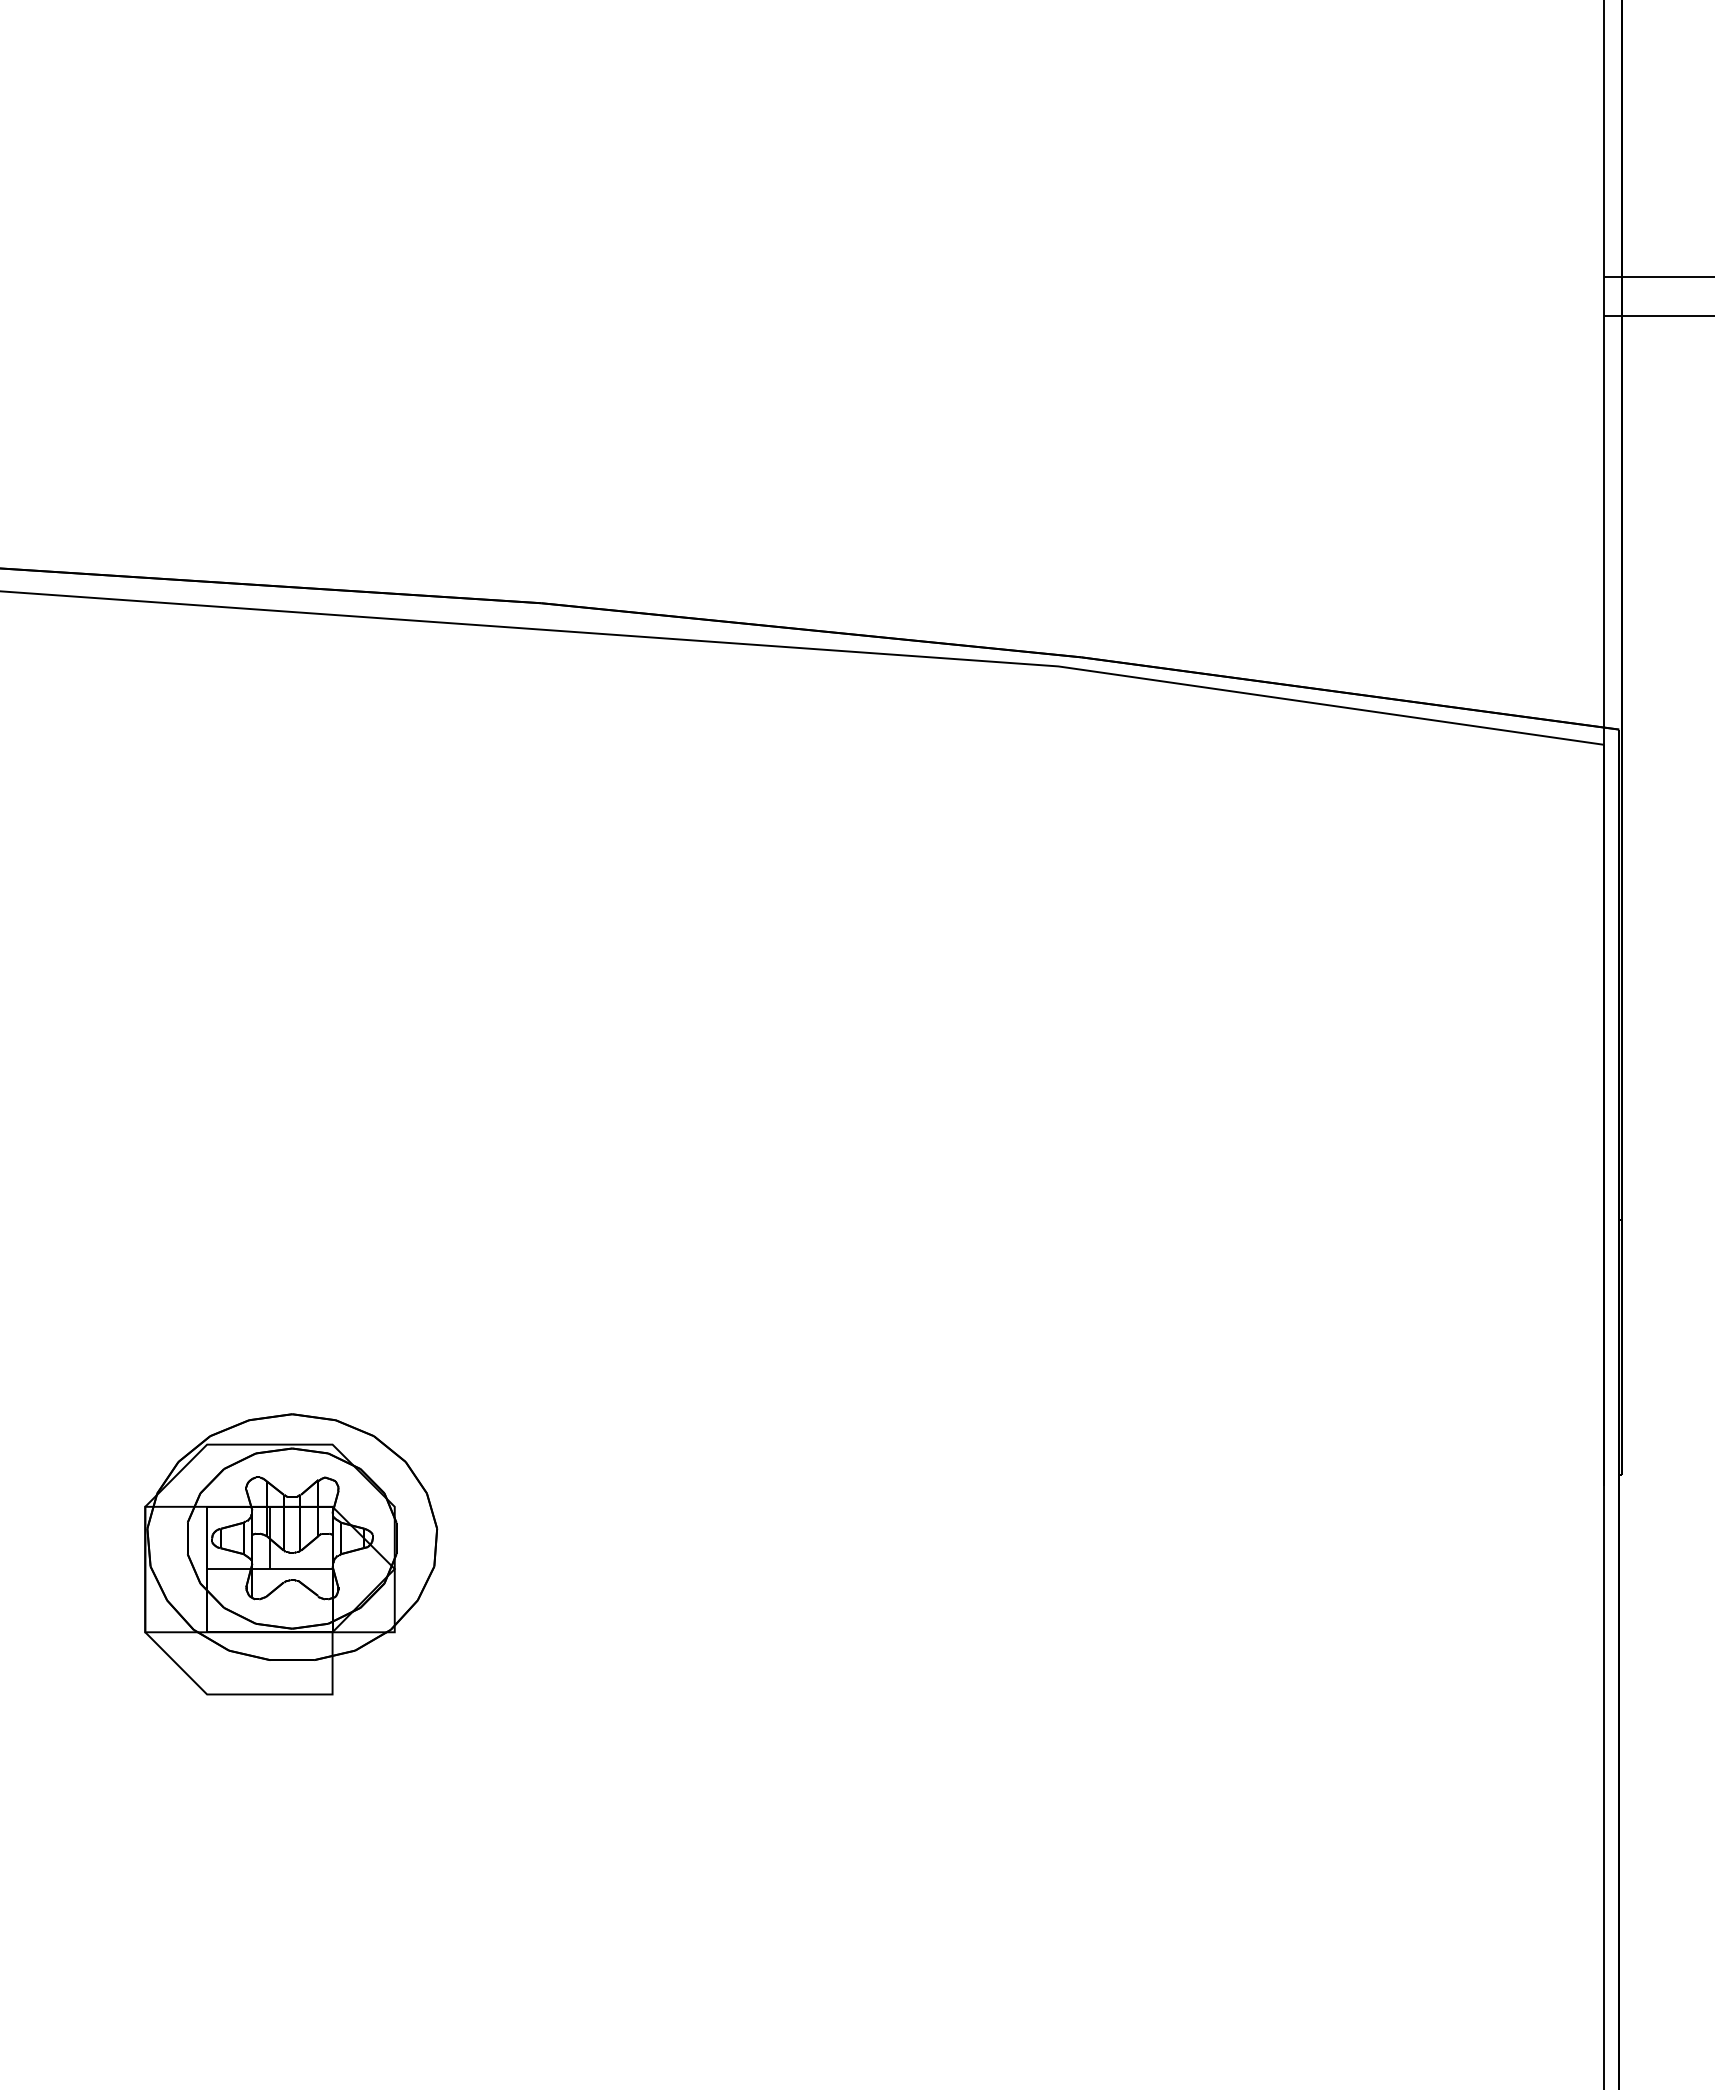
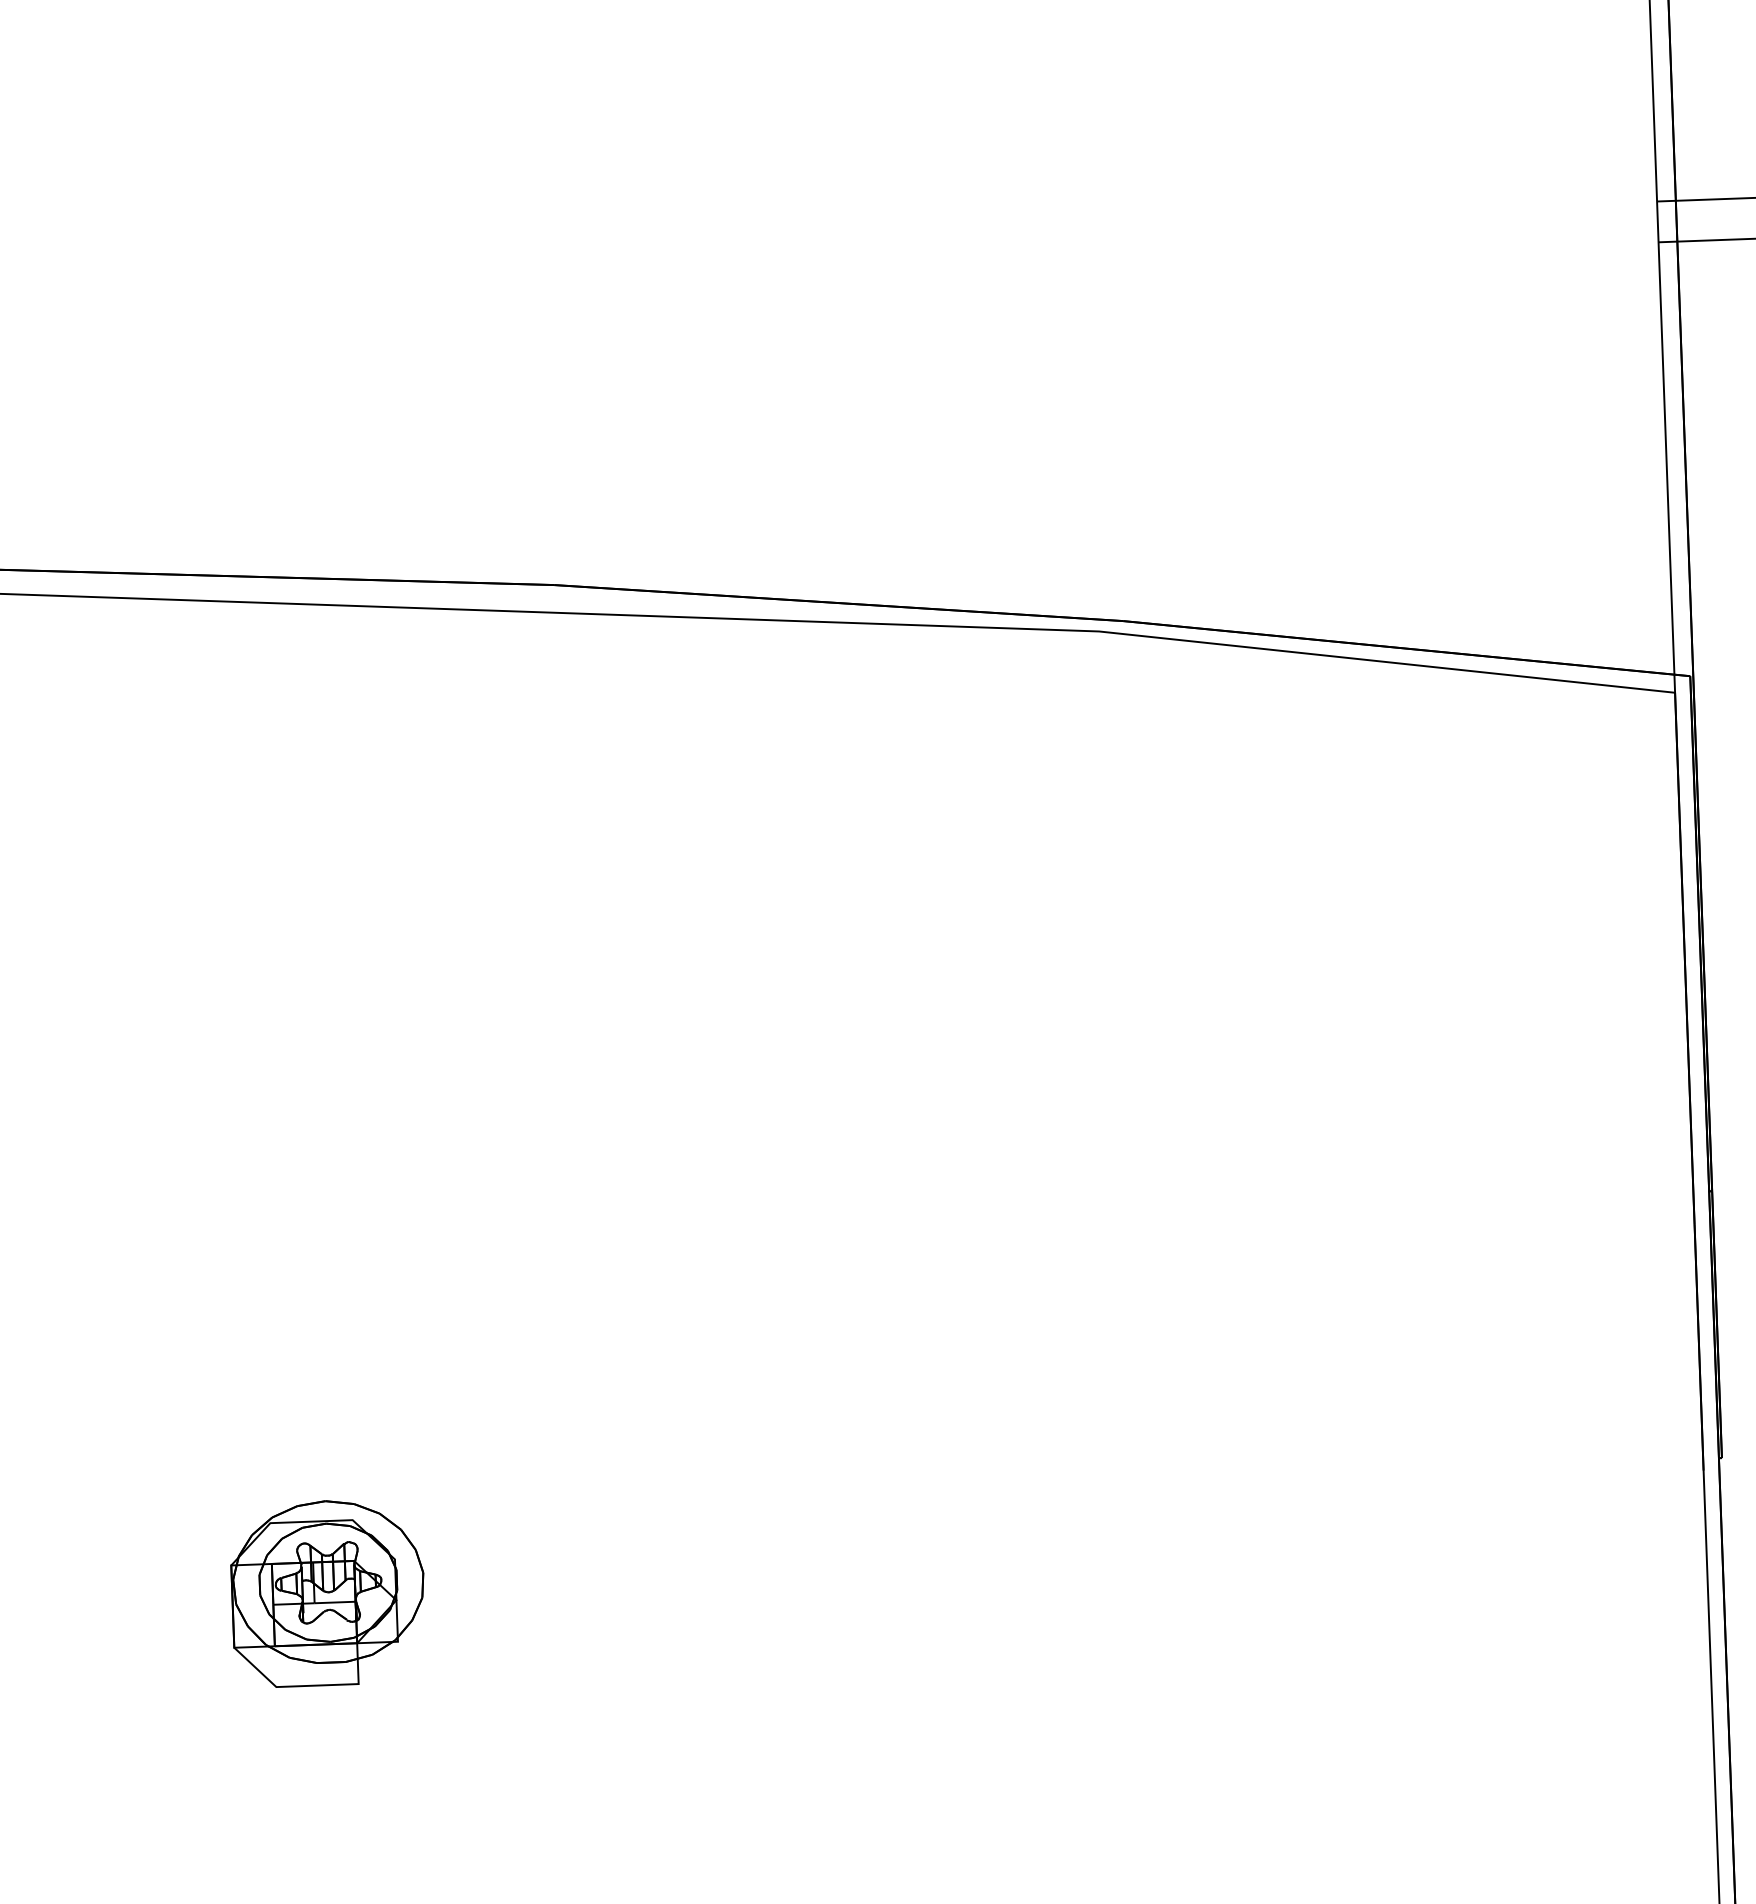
part: (291, 1554) -> (328, 1593), size x0.62

